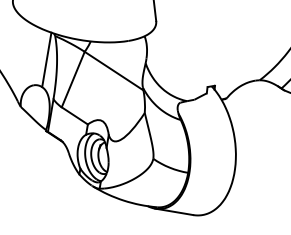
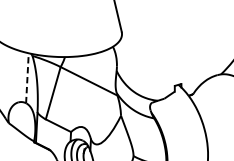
line: (46, 59) -> (27, 77), solid -> dashed

